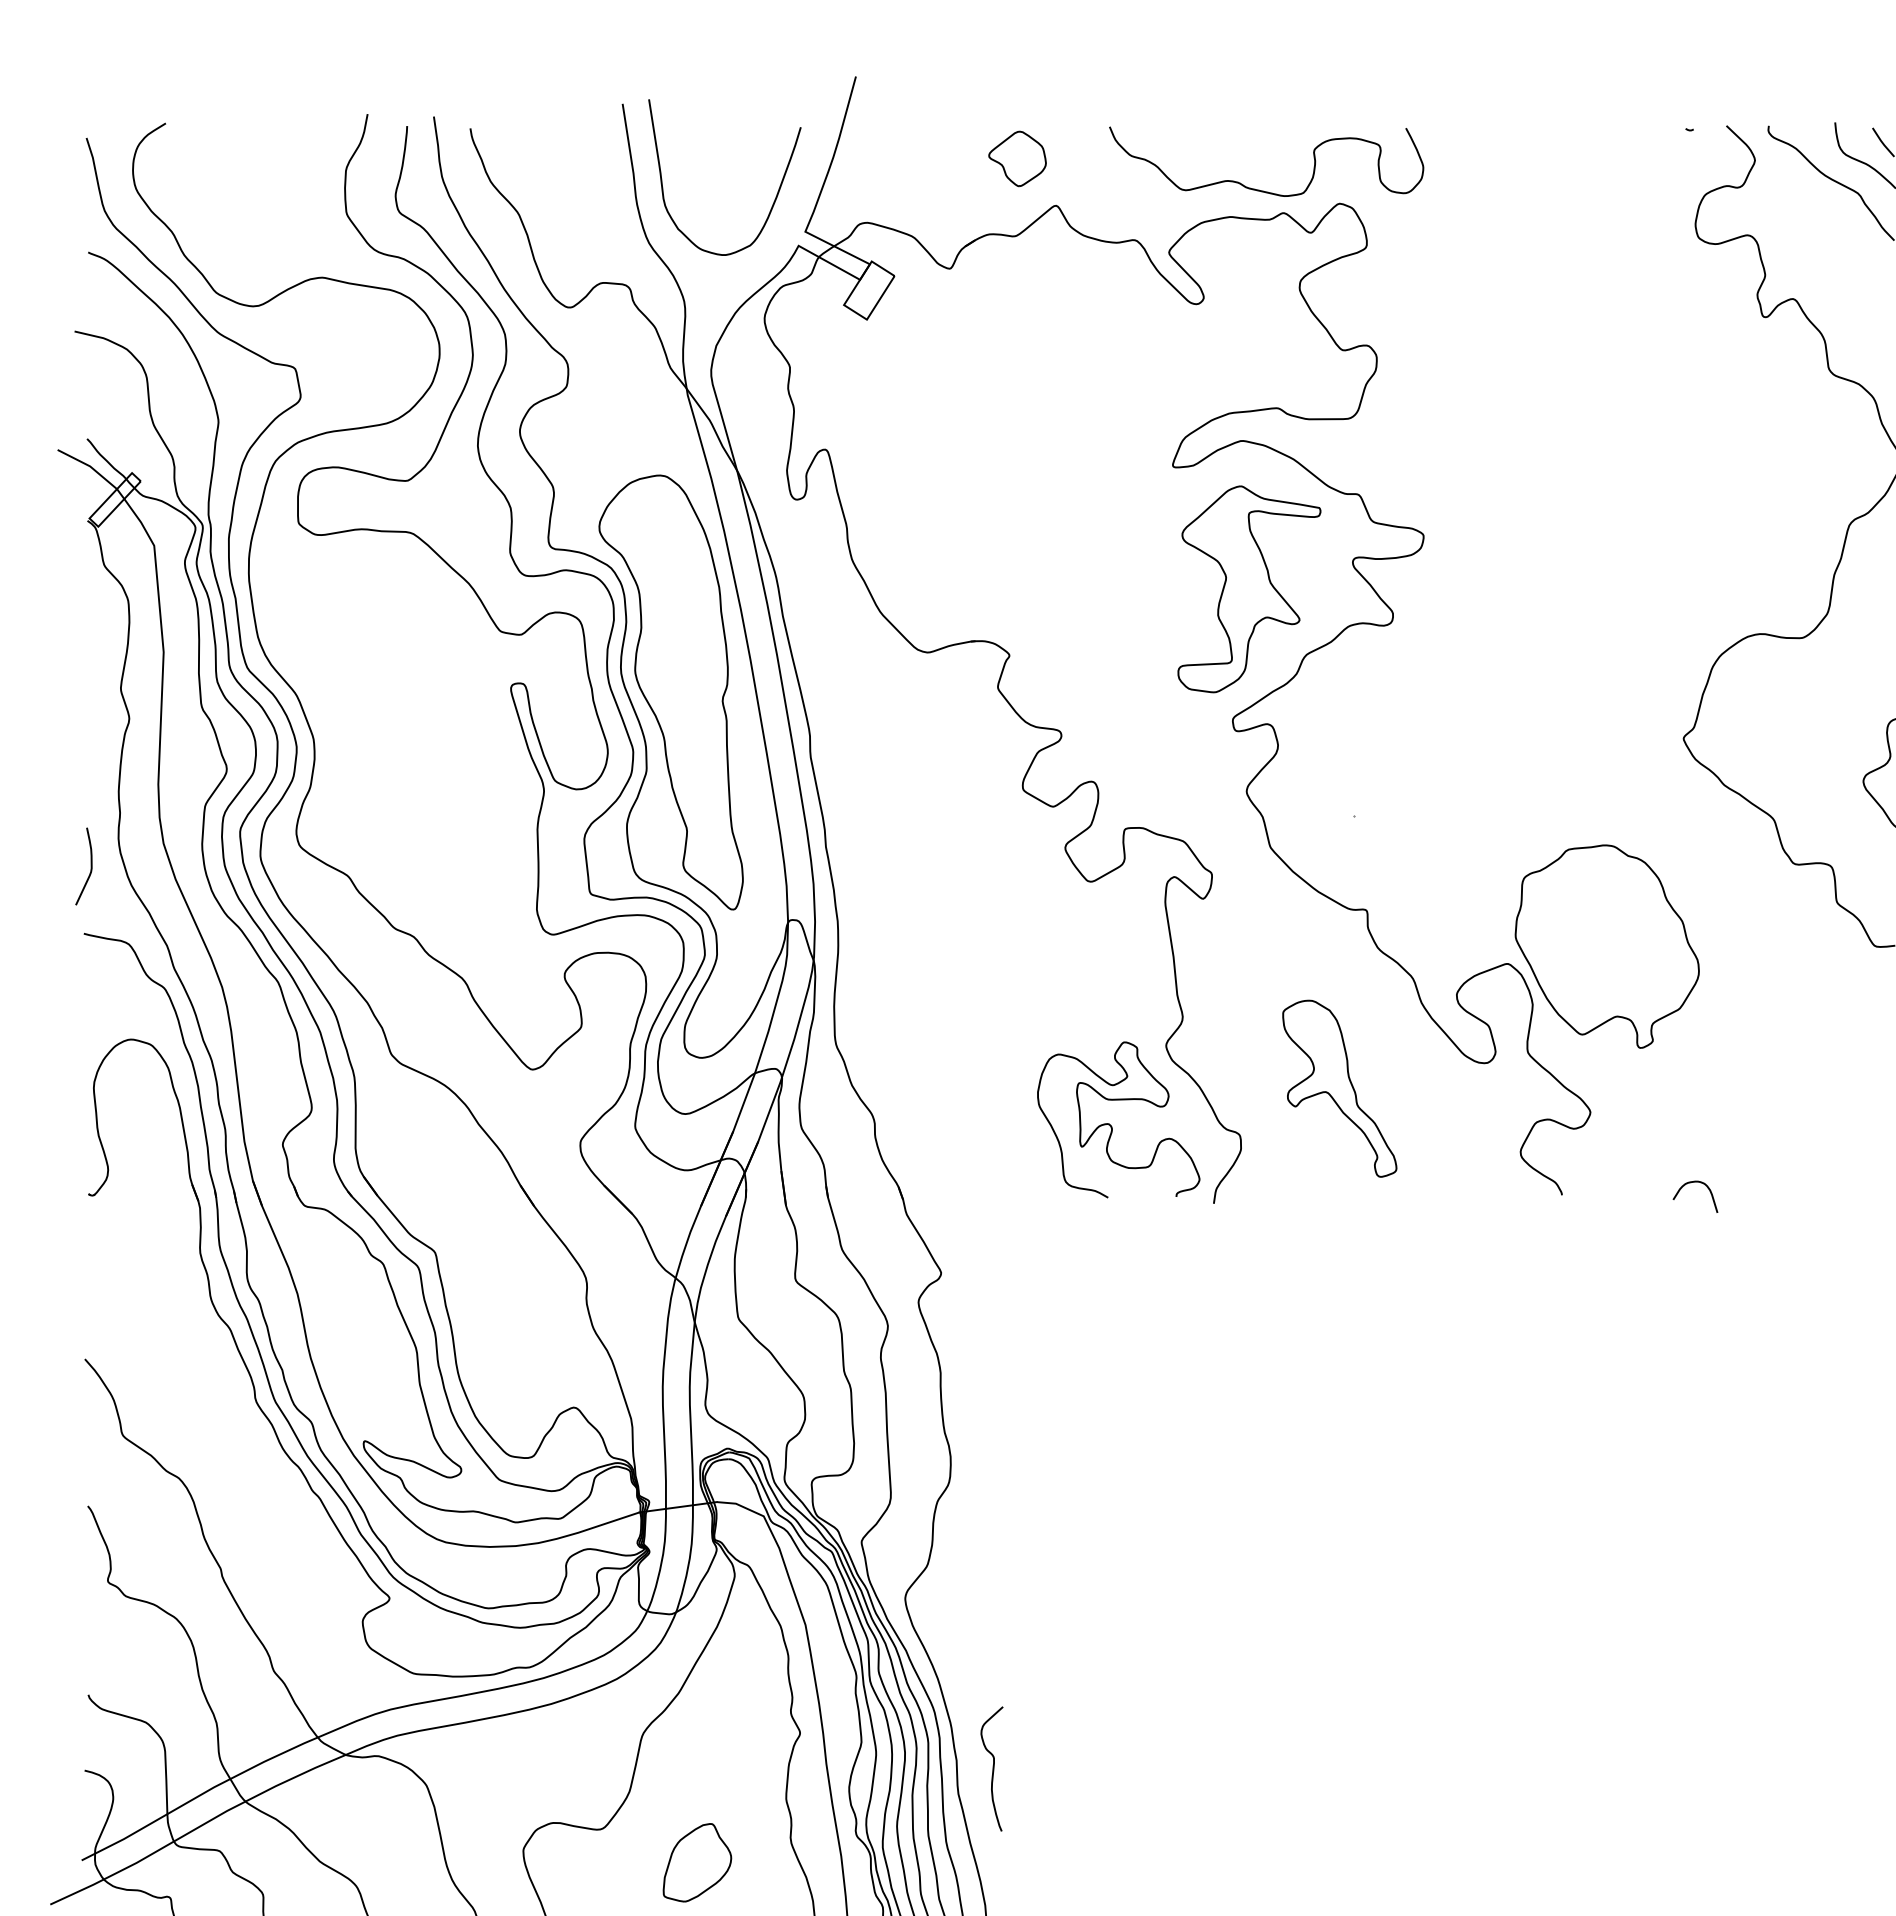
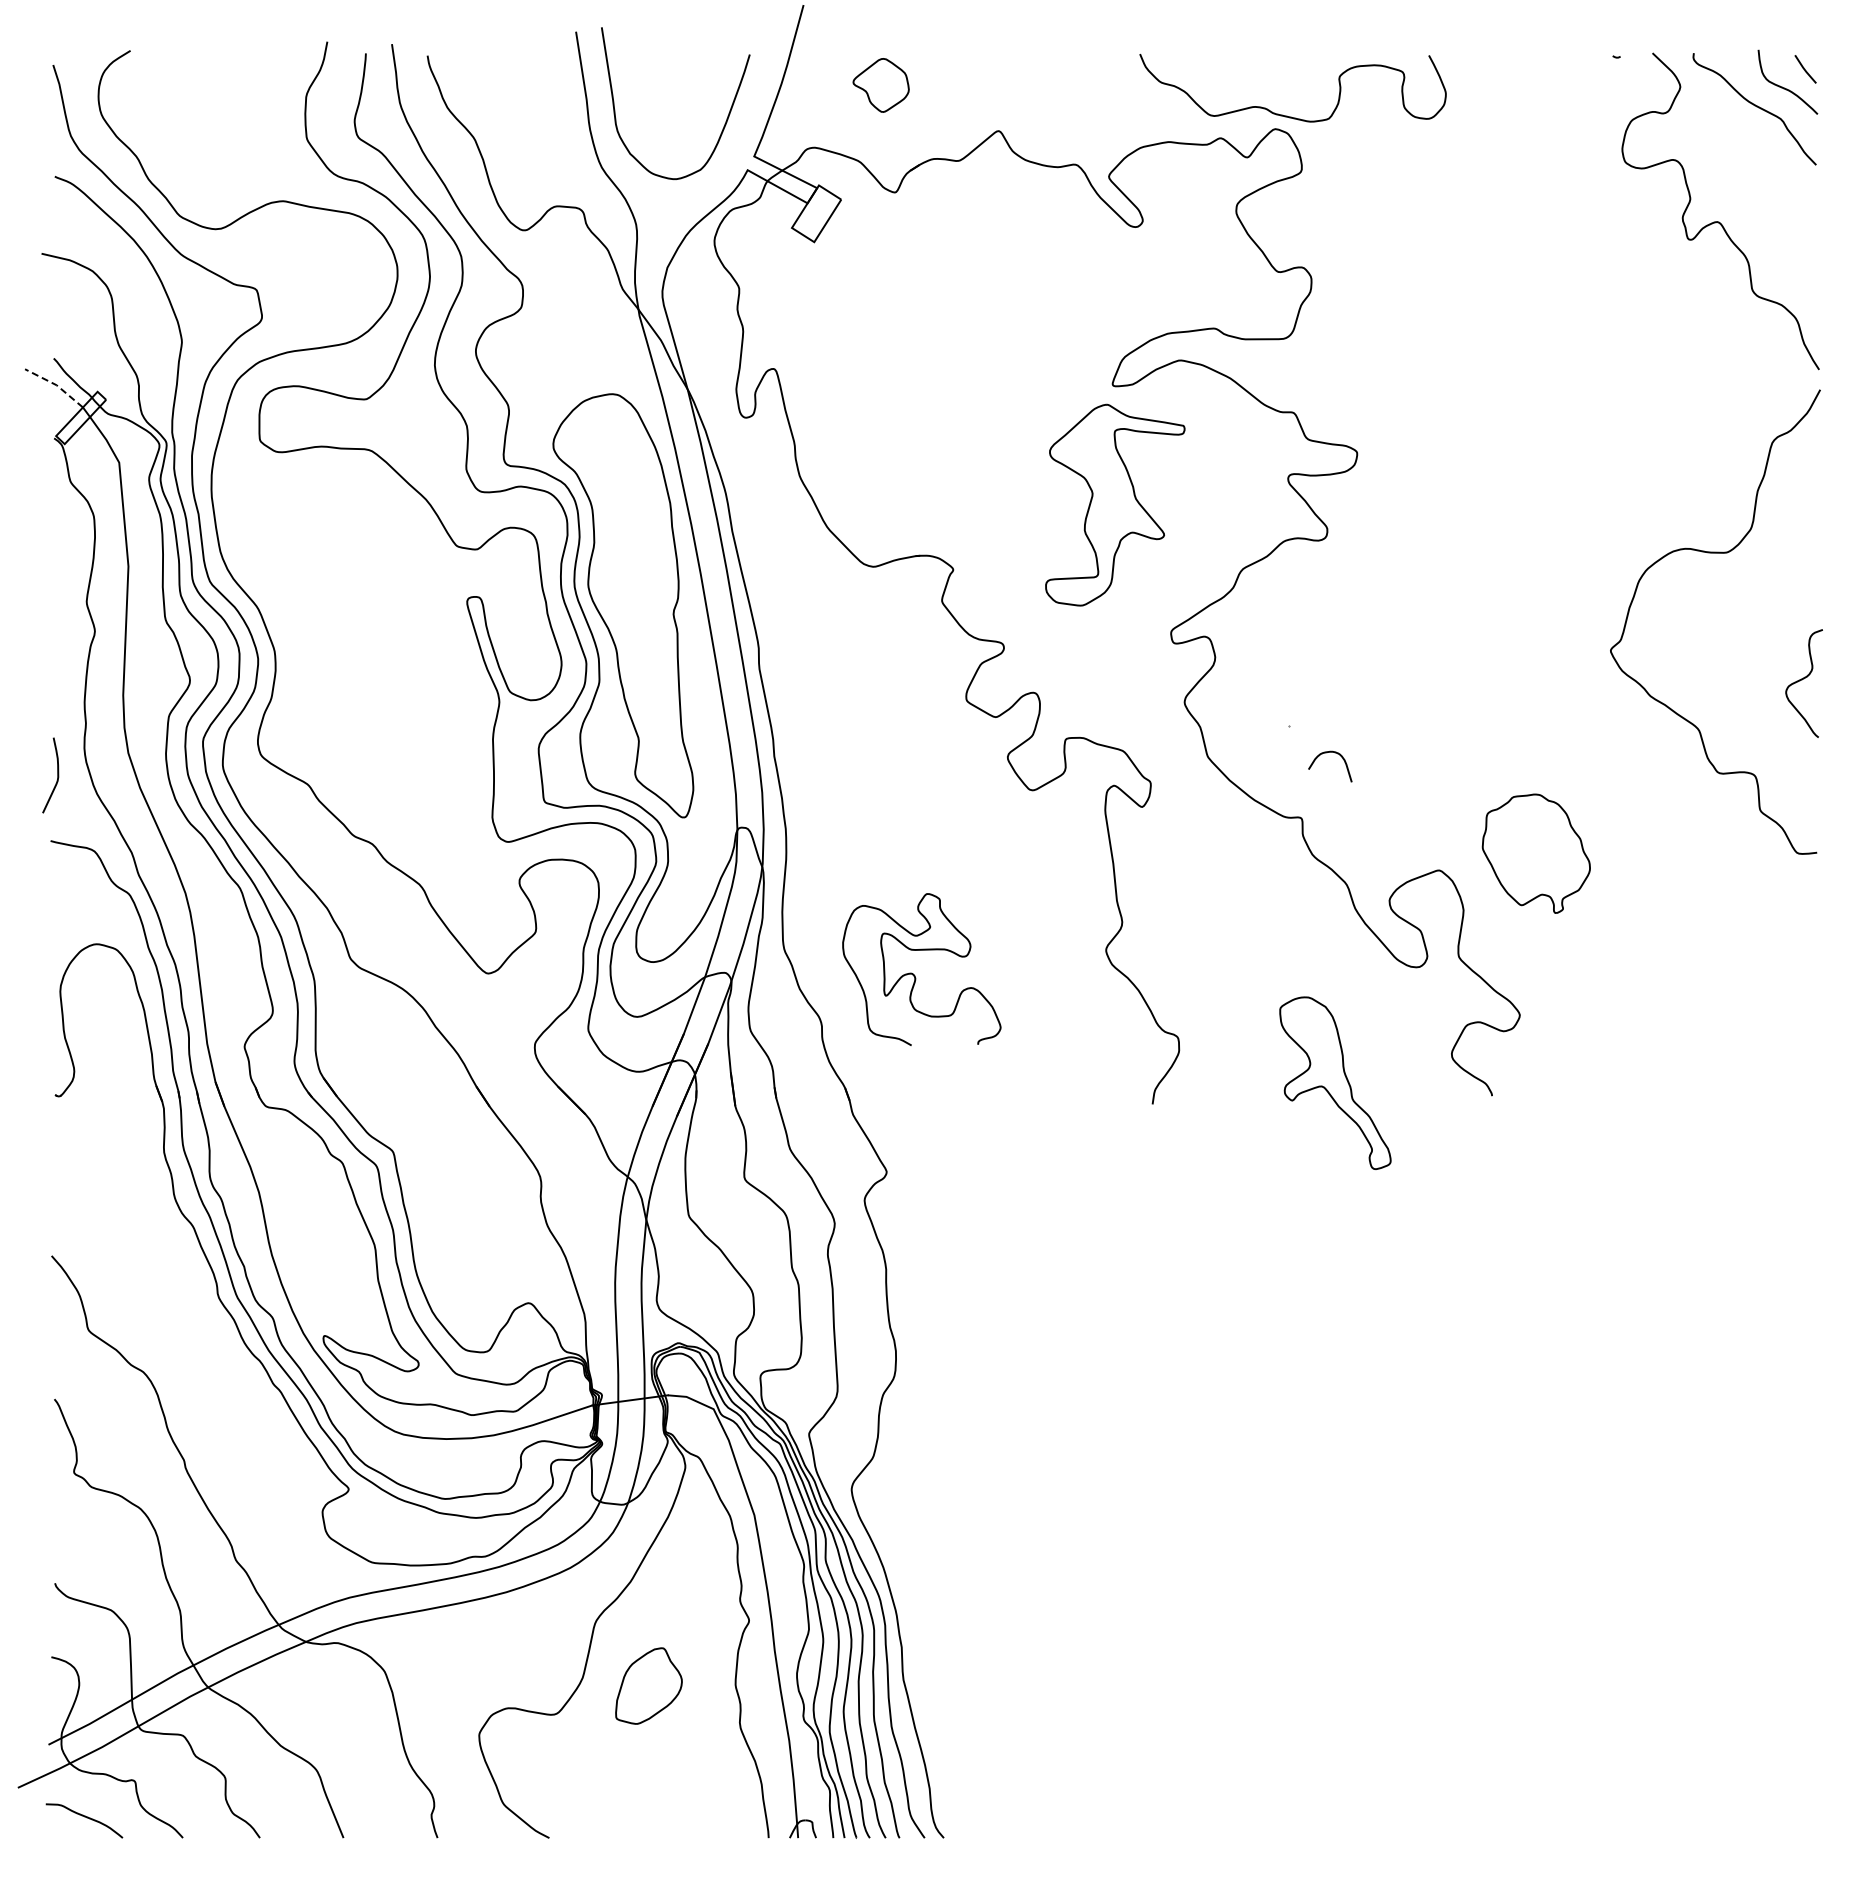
part: (1016, 158) -> (880, 85), moved
curve: (1260, 189) -> (1287, 115), moved
line: (89, 466) -> (56, 385), solid -> dashed
part: (1249, 588) -> (1115, 504), moved
part: (1607, 946) -> (1536, 853), size x0.6
part: (1339, 1088) -> (1335, 1082), moved
curve: (1112, 1125) -> (915, 975), moved
curve: (1691, 1183) -> (1326, 753), moved
curve: (992, 1768) -> (936, 1655), removed
part: (696, 1862) -> (648, 1685), moved

